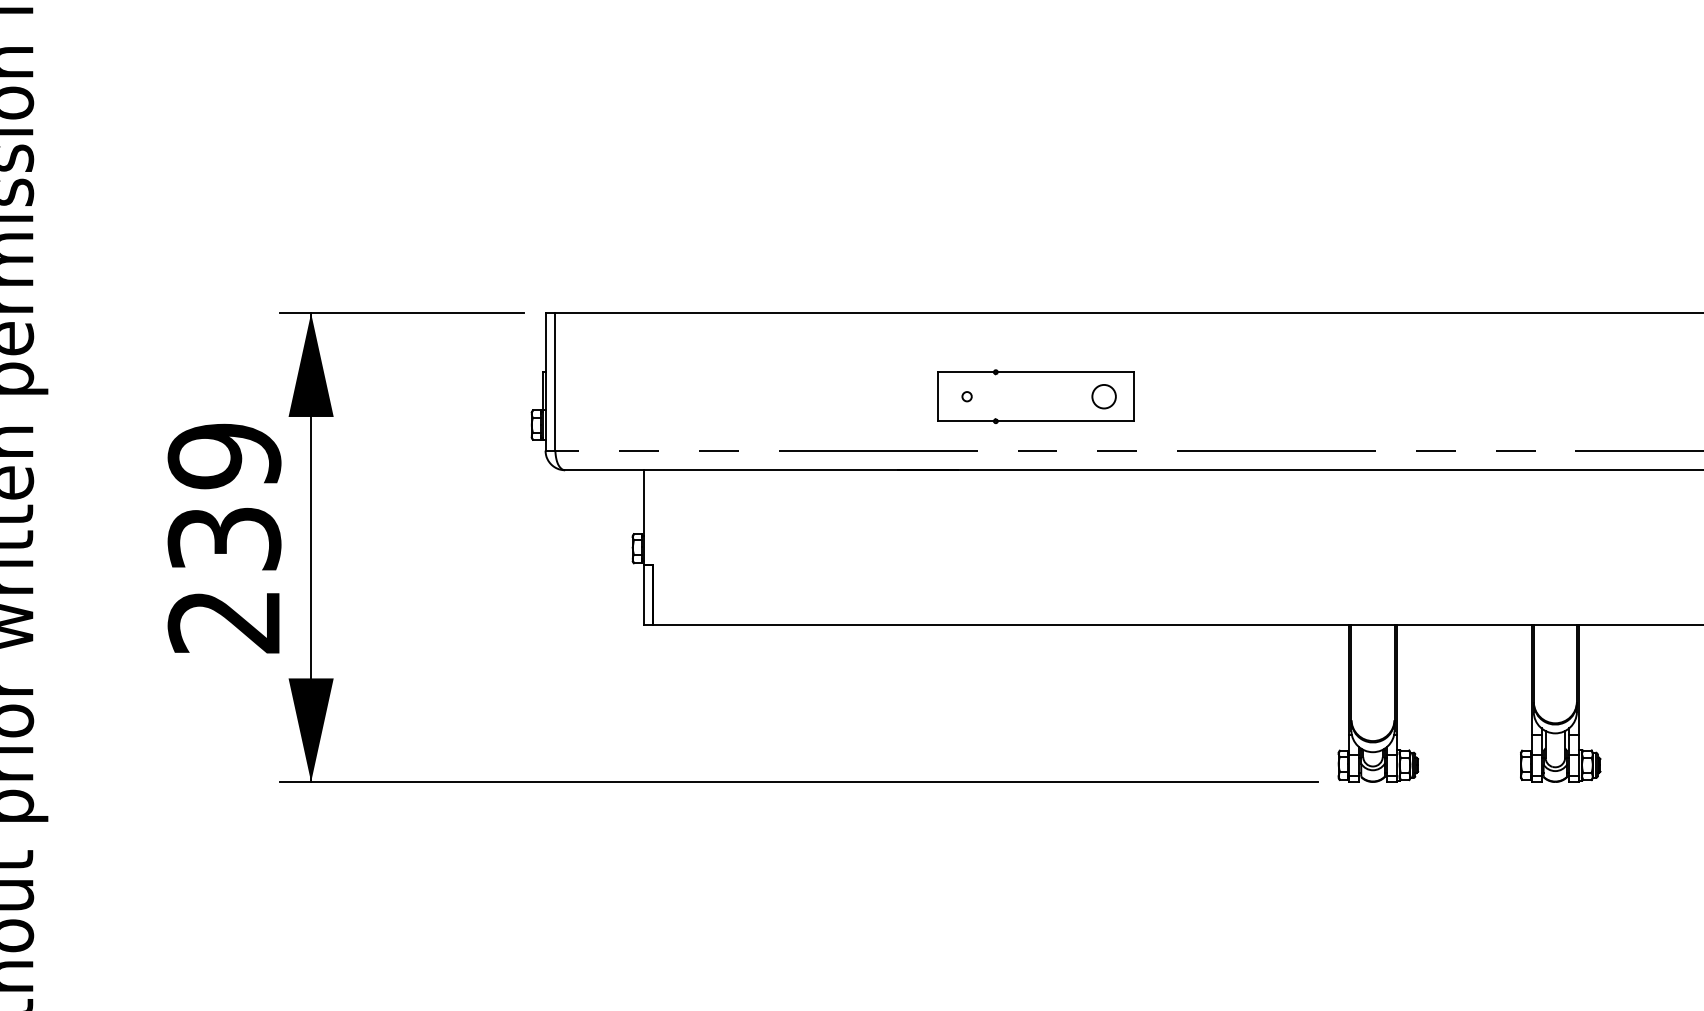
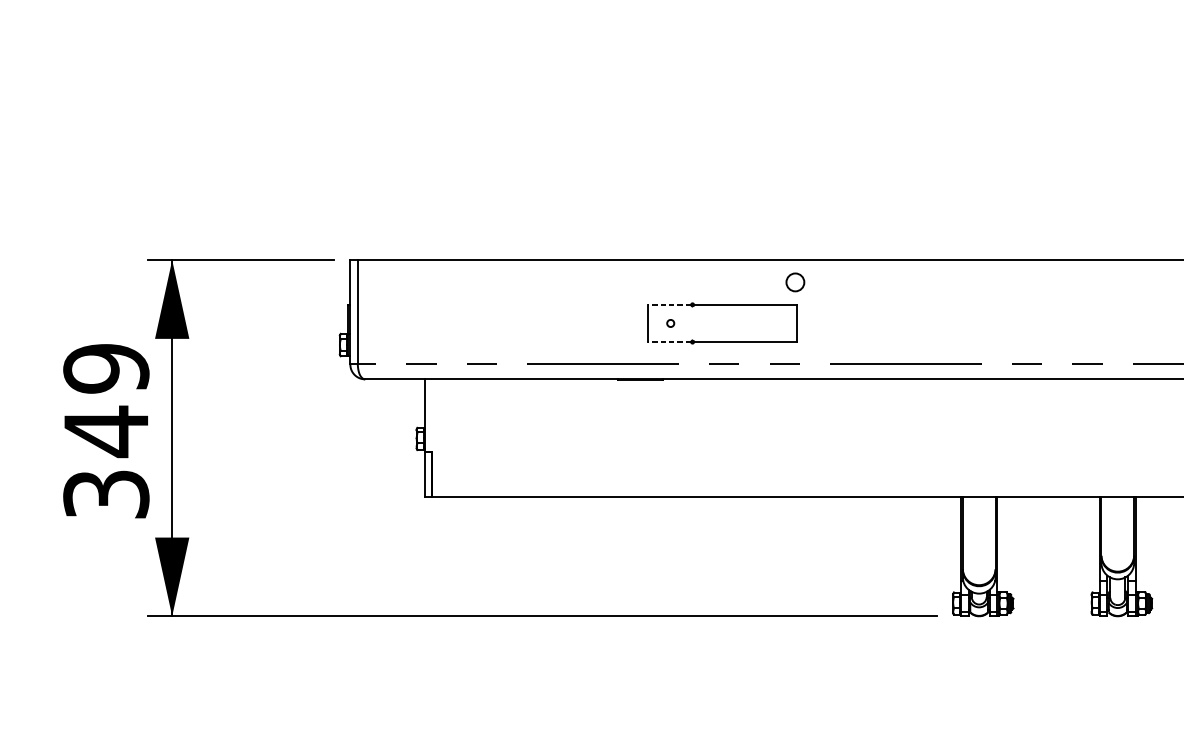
line: (965, 372) -> (669, 305), solid -> dashed
circle: (1103, 396) -> (794, 282), moved
line: (965, 421) -> (669, 342), solid -> dashed
text: (224, 578) -> (106, 461), 239 -> 349

